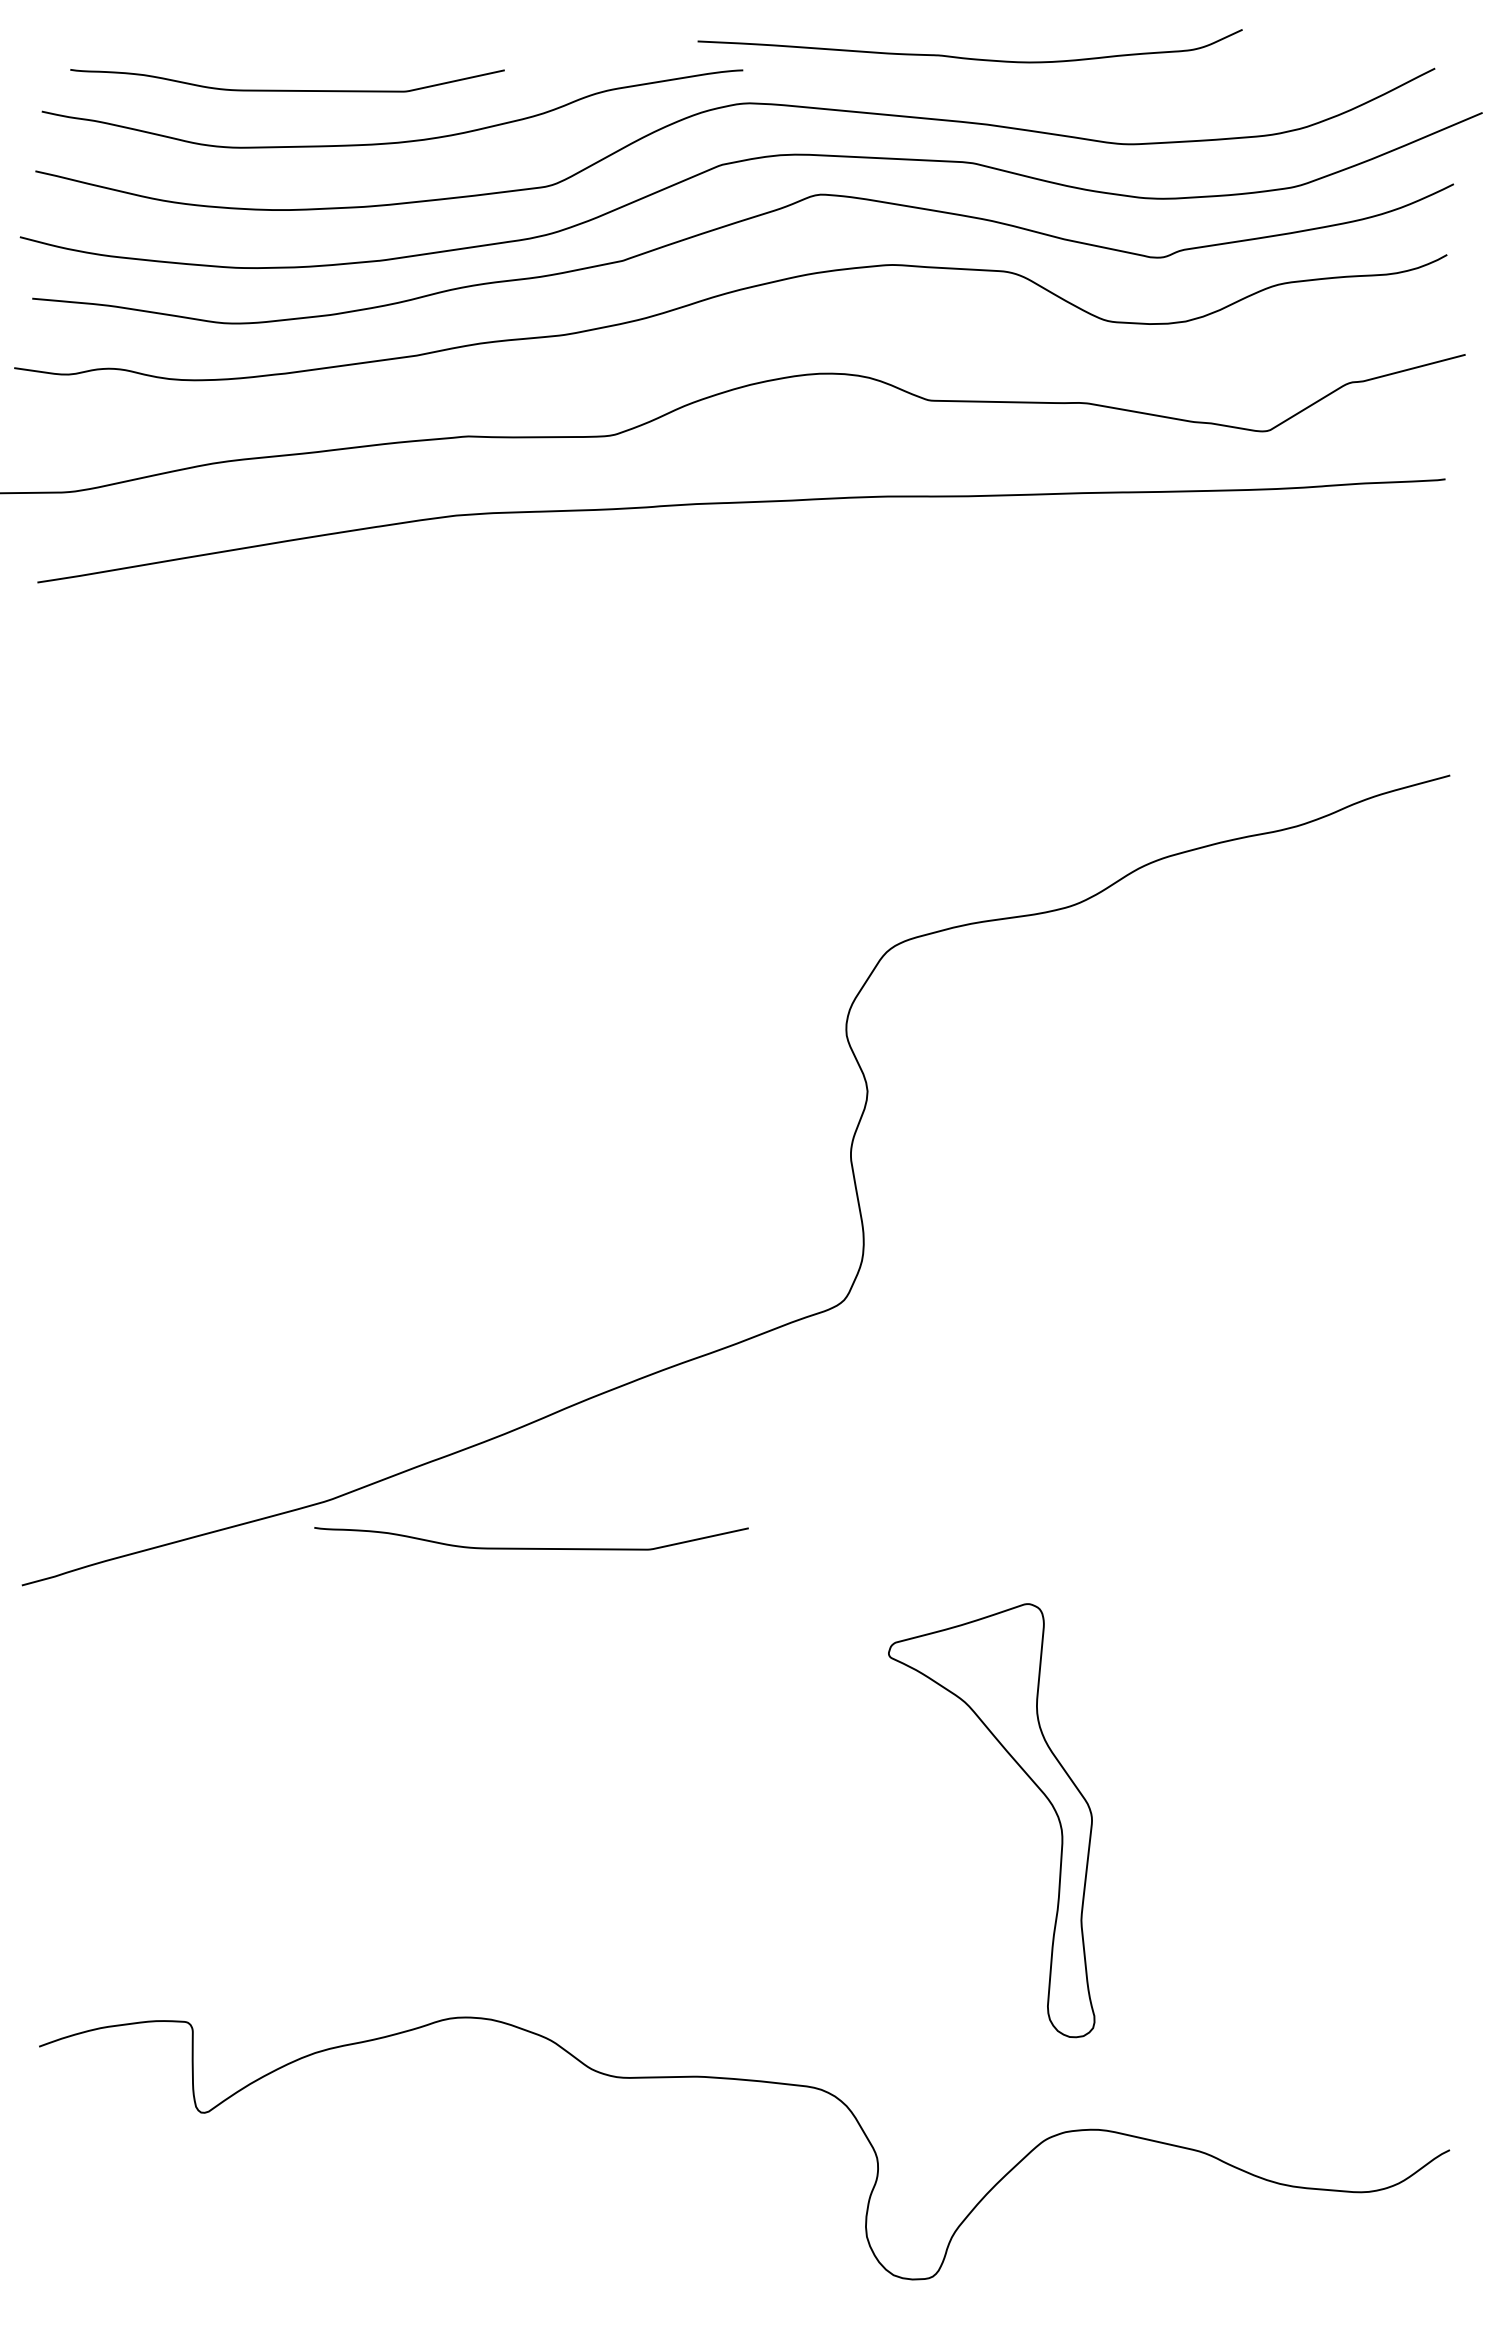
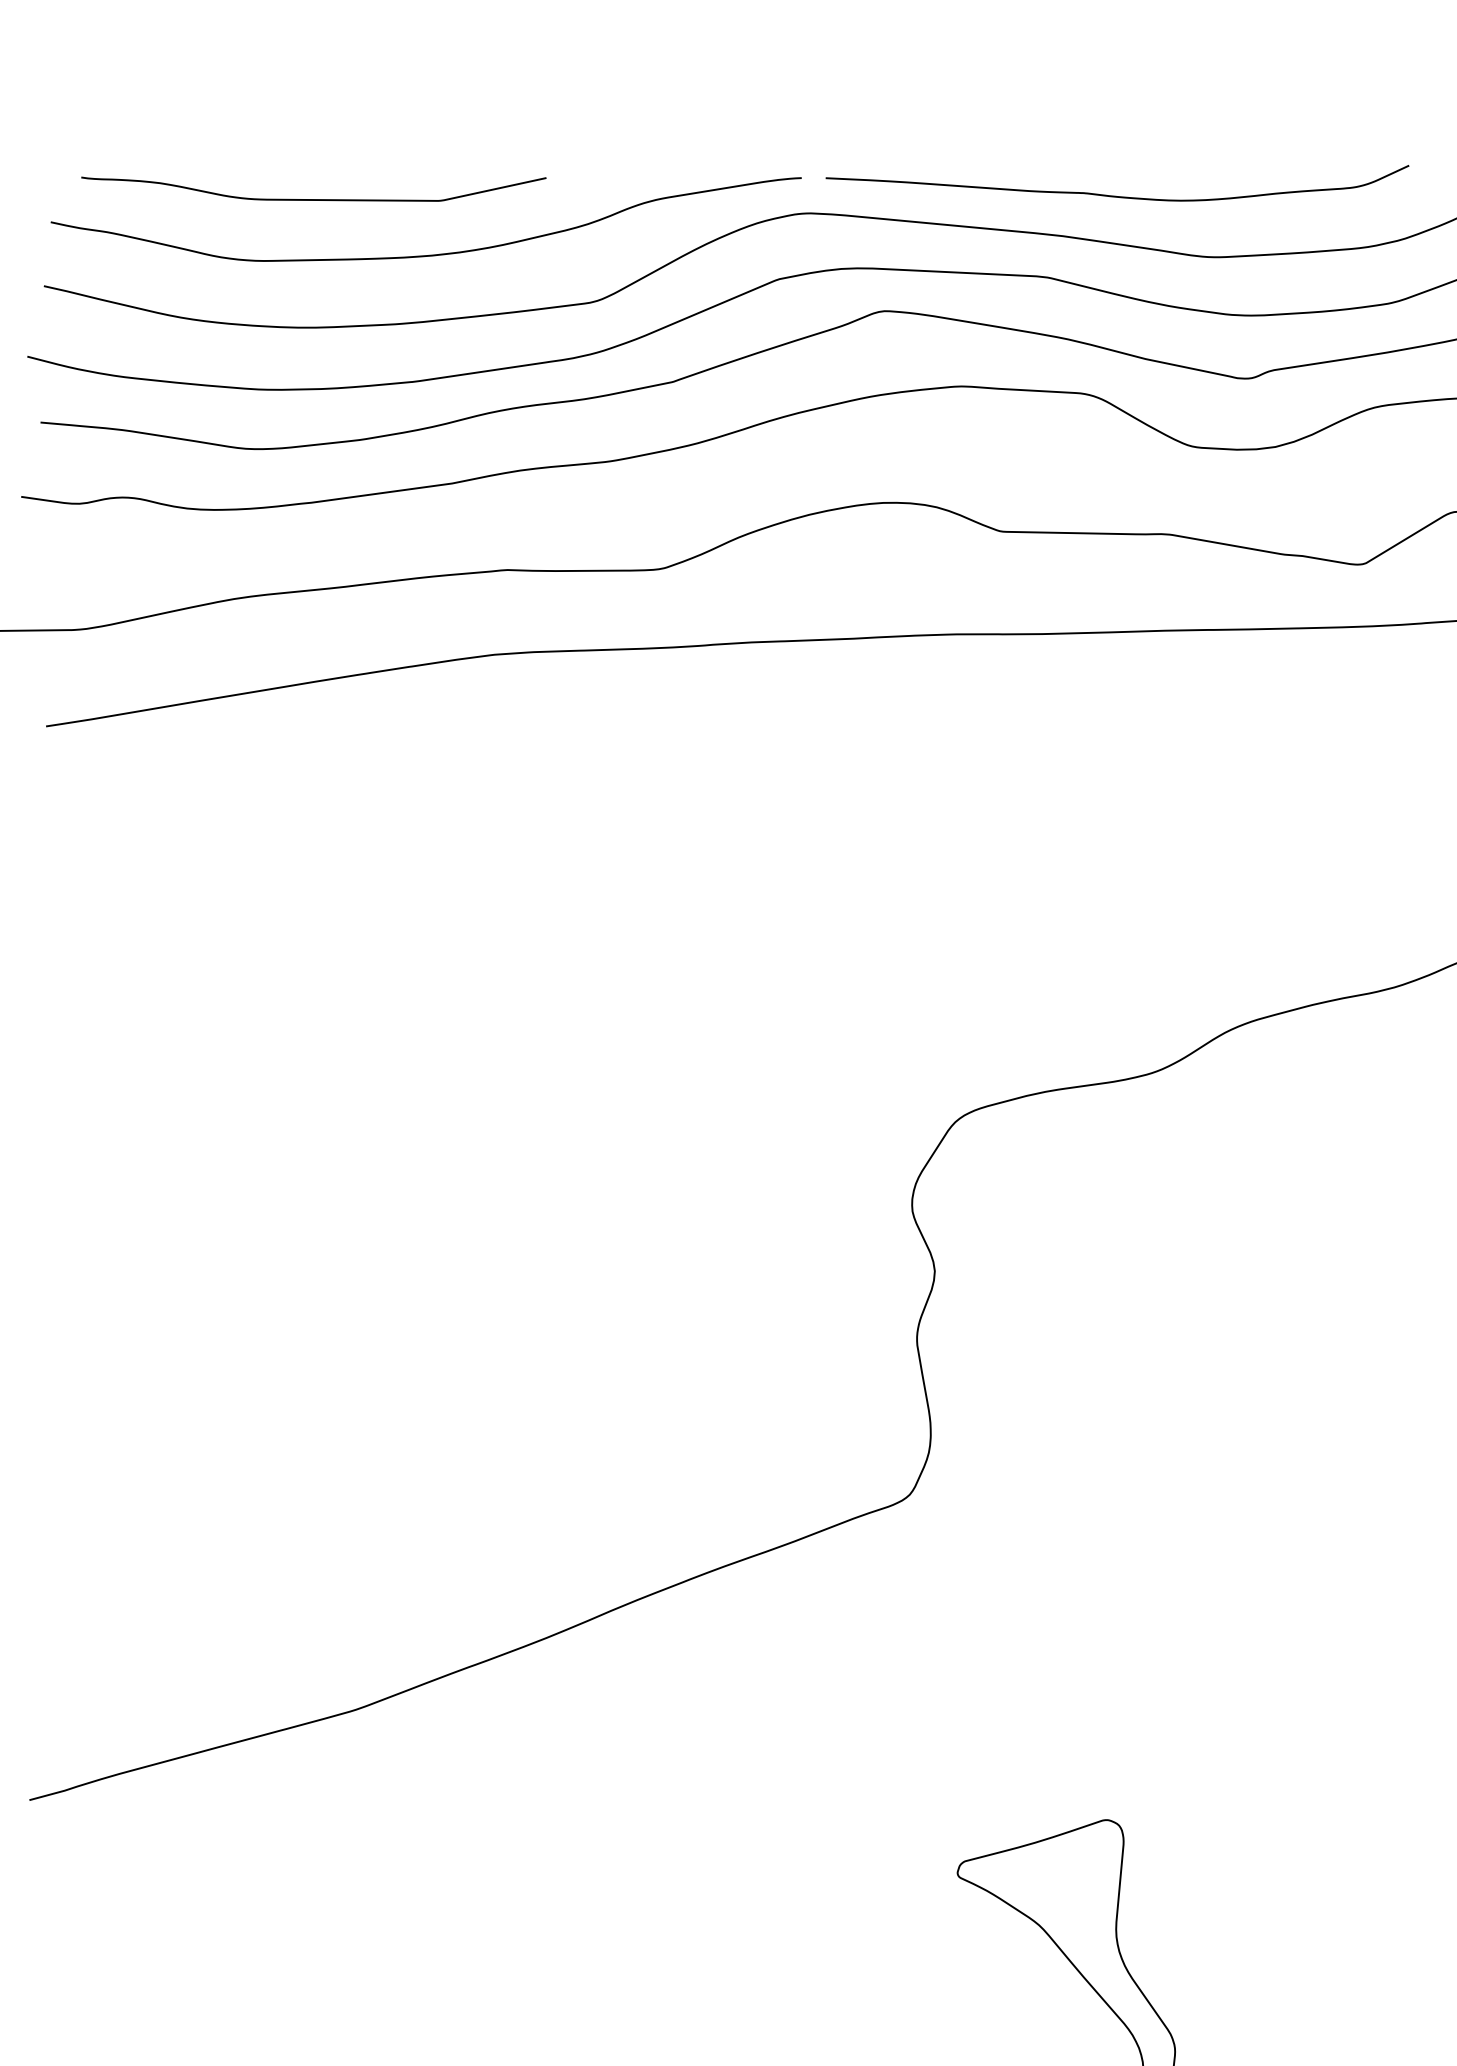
curve: (968, 57) -> (1115, 195), moved
curve: (531, 1547) -> (575, 1759), removed

